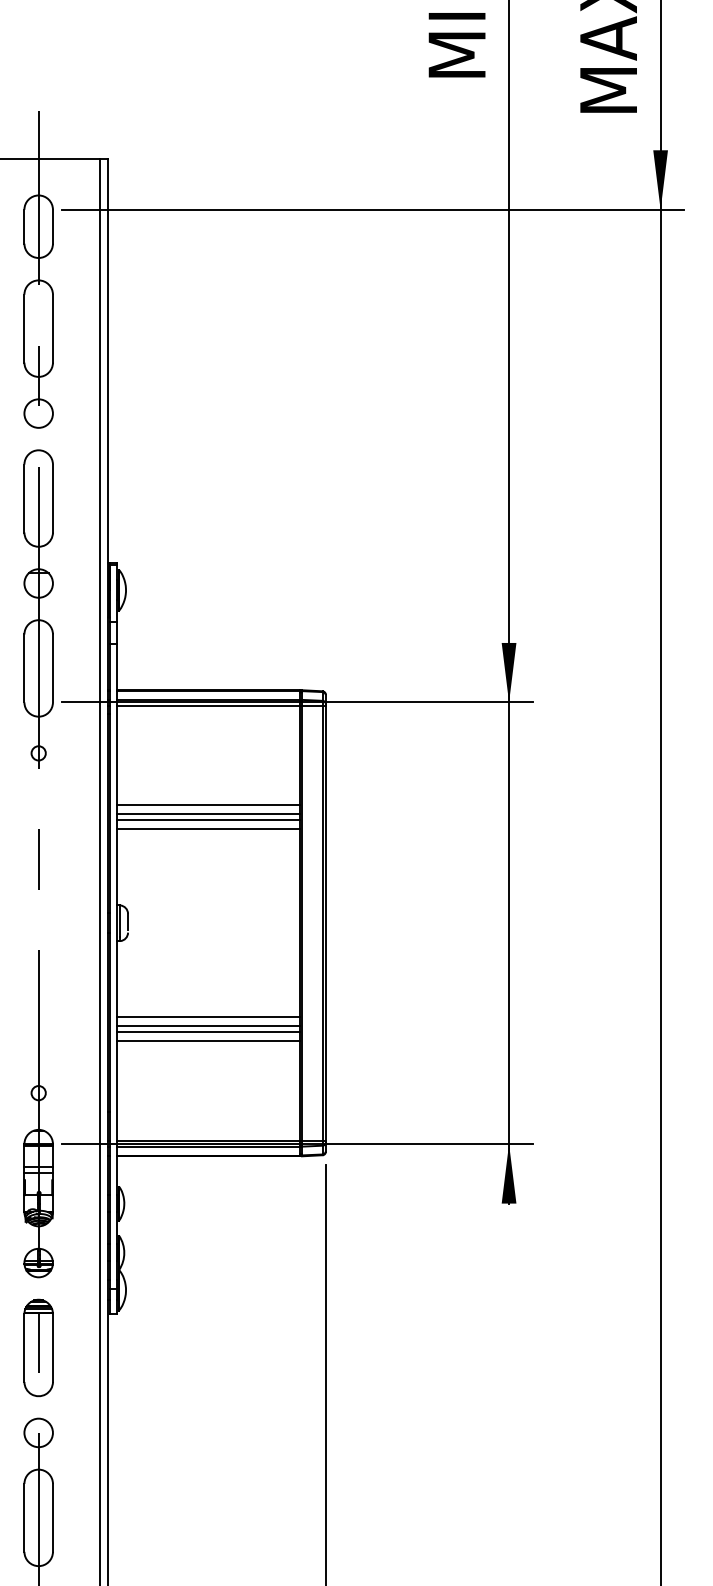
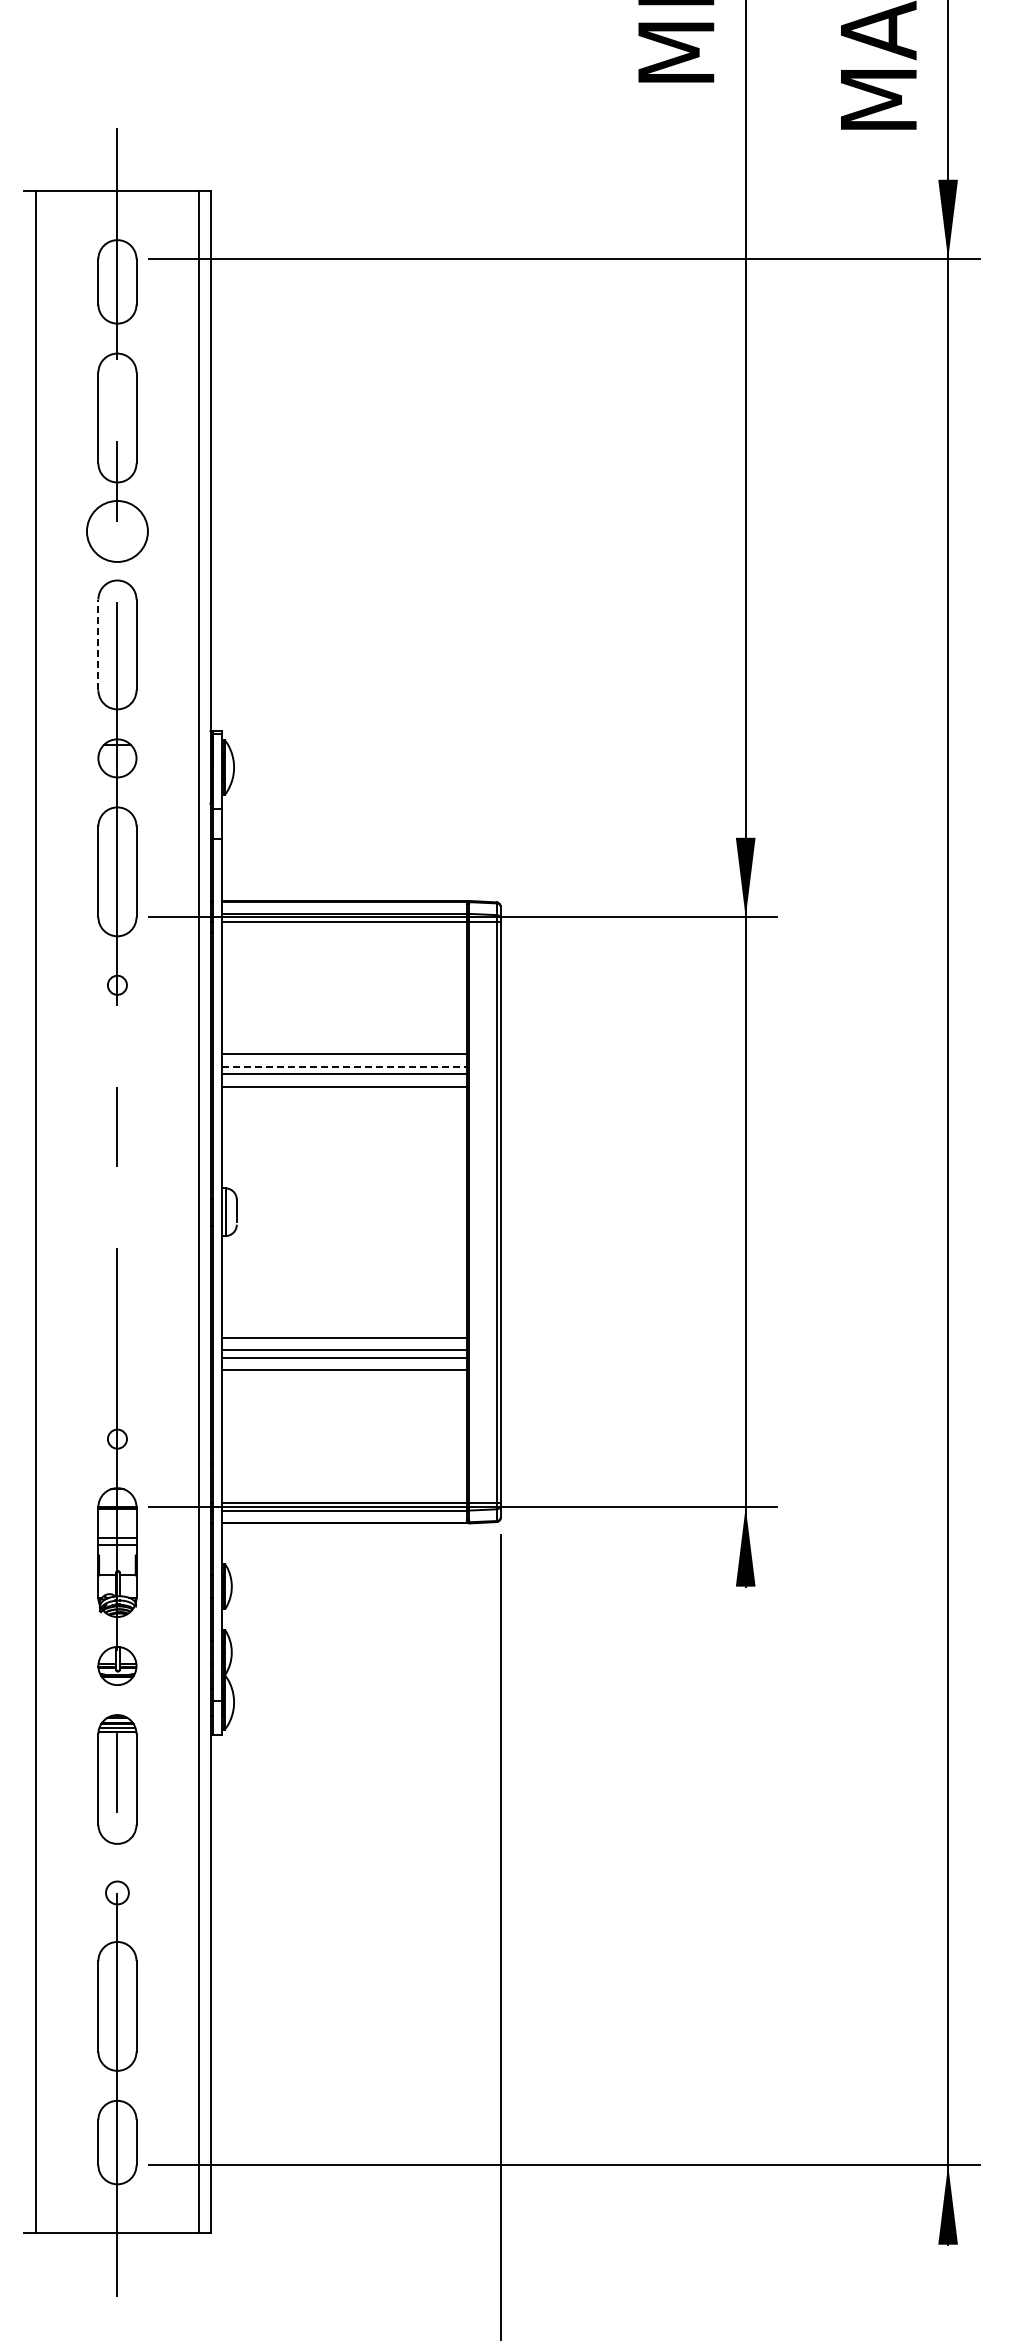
circle: (38, 413) -> (117, 531), size x1.6
line: (24, 498) -> (98, 644), solid -> dashed
line: (208, 814) -> (344, 1066), solid -> dashed
circle: (38, 1432) -> (117, 1892), size x0.6

